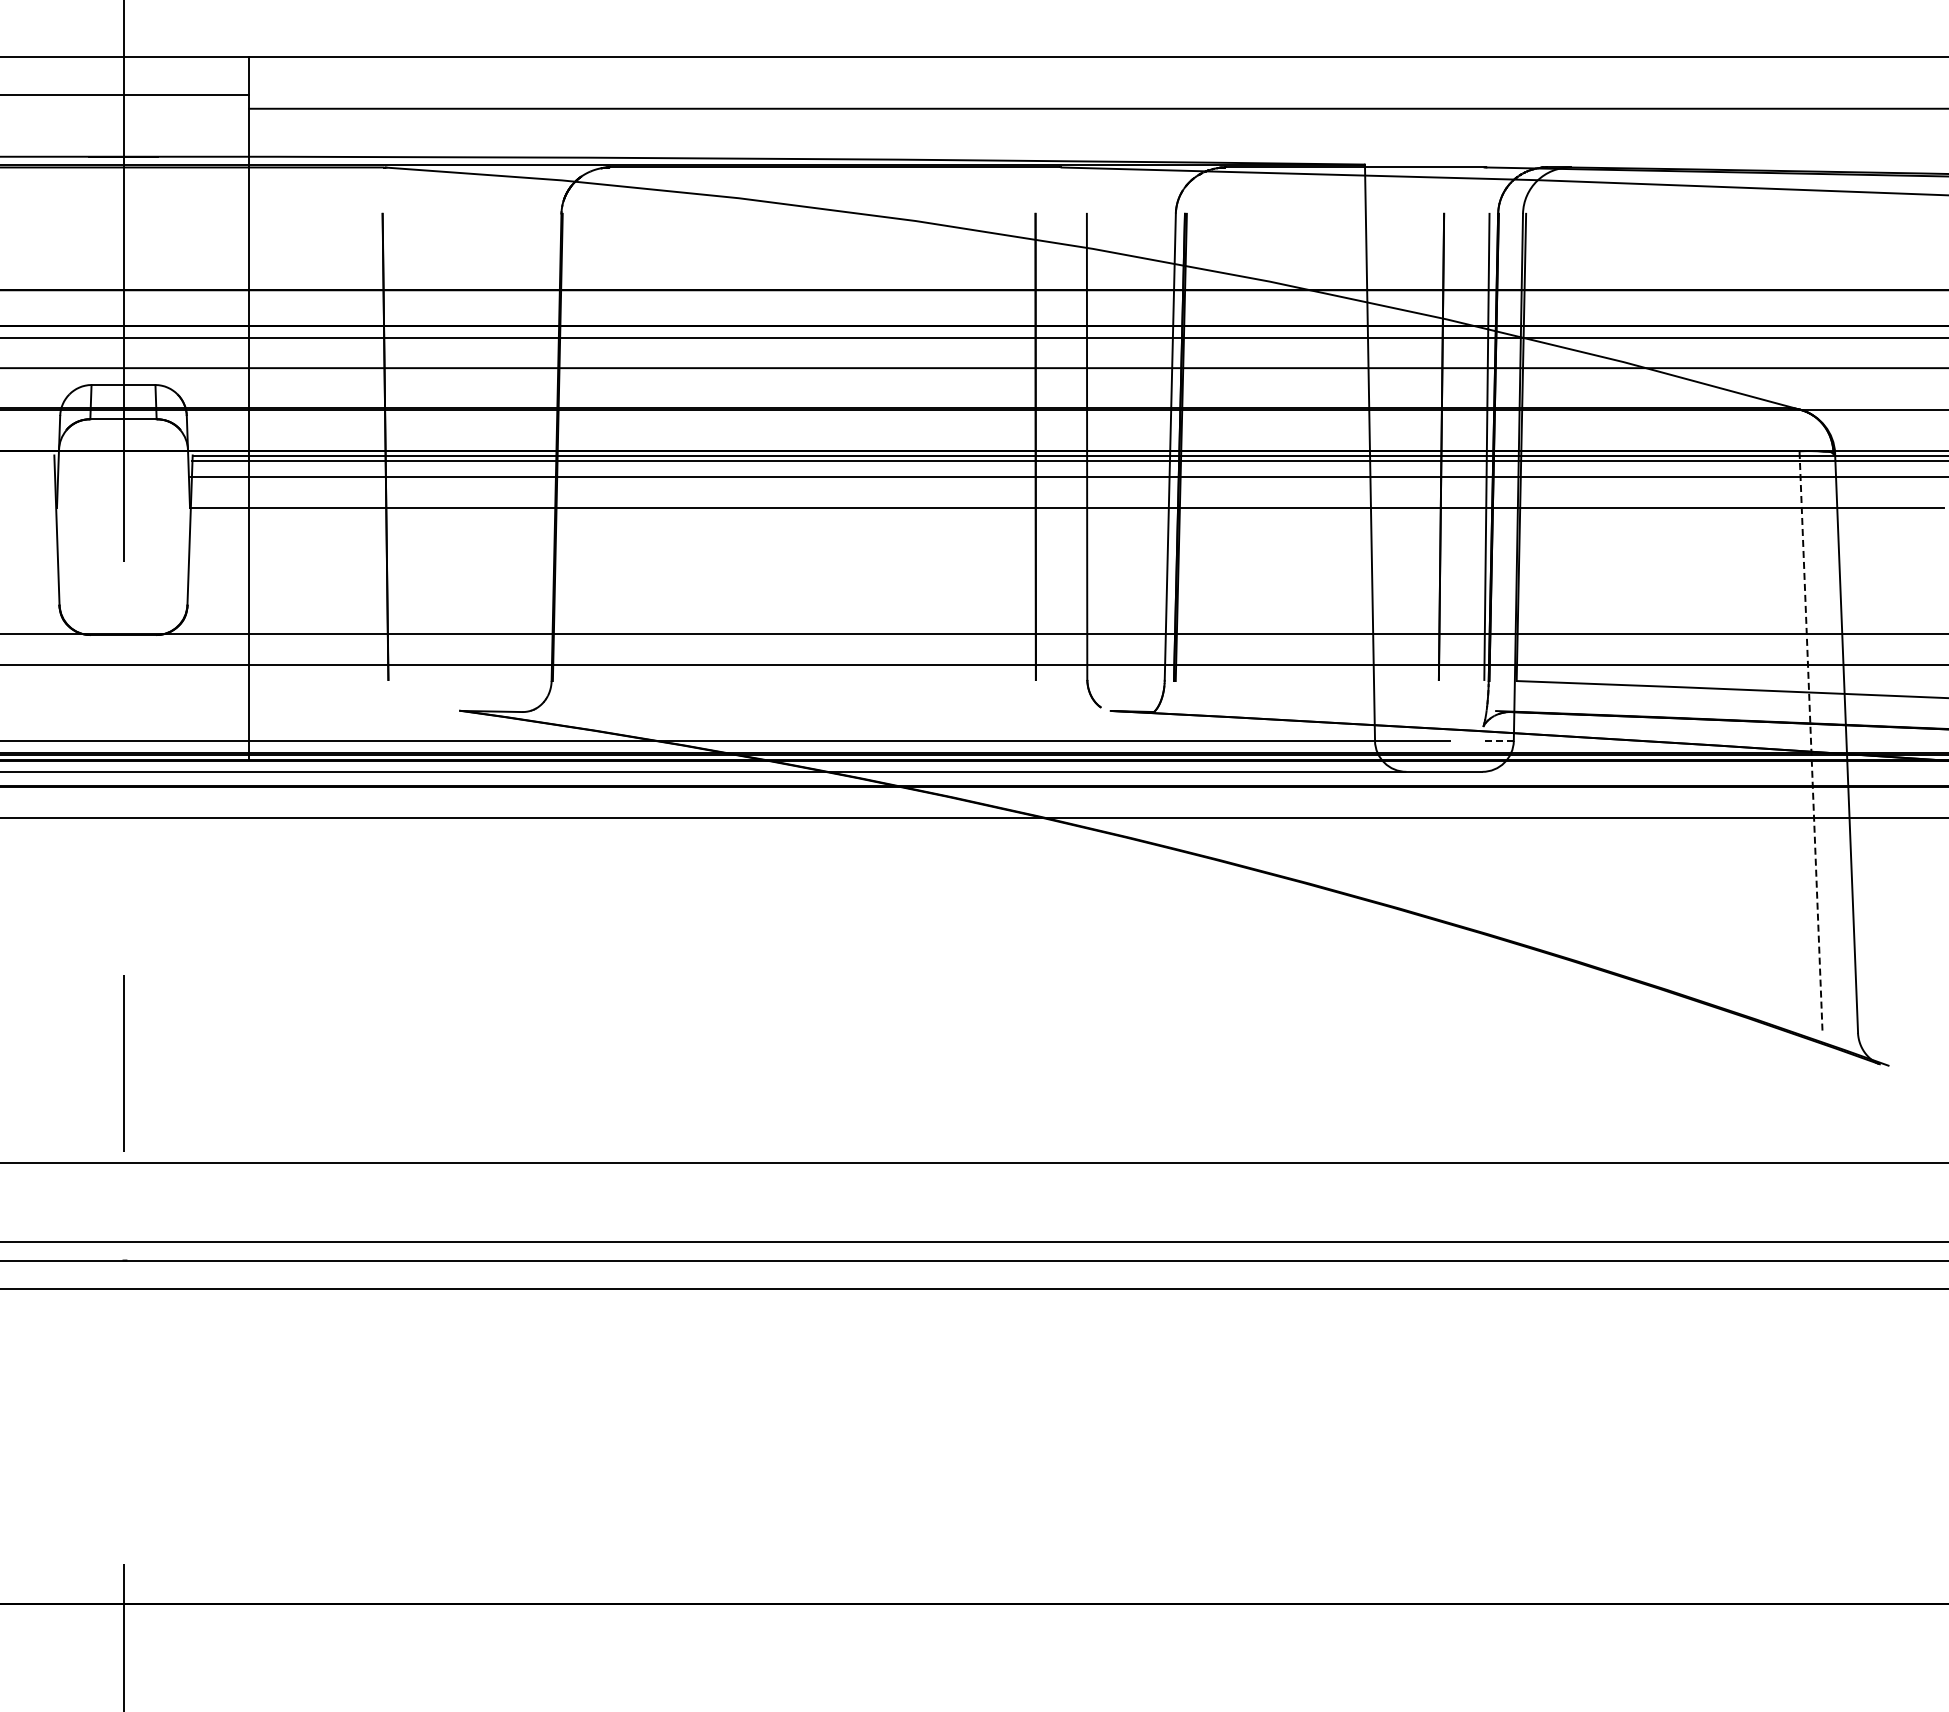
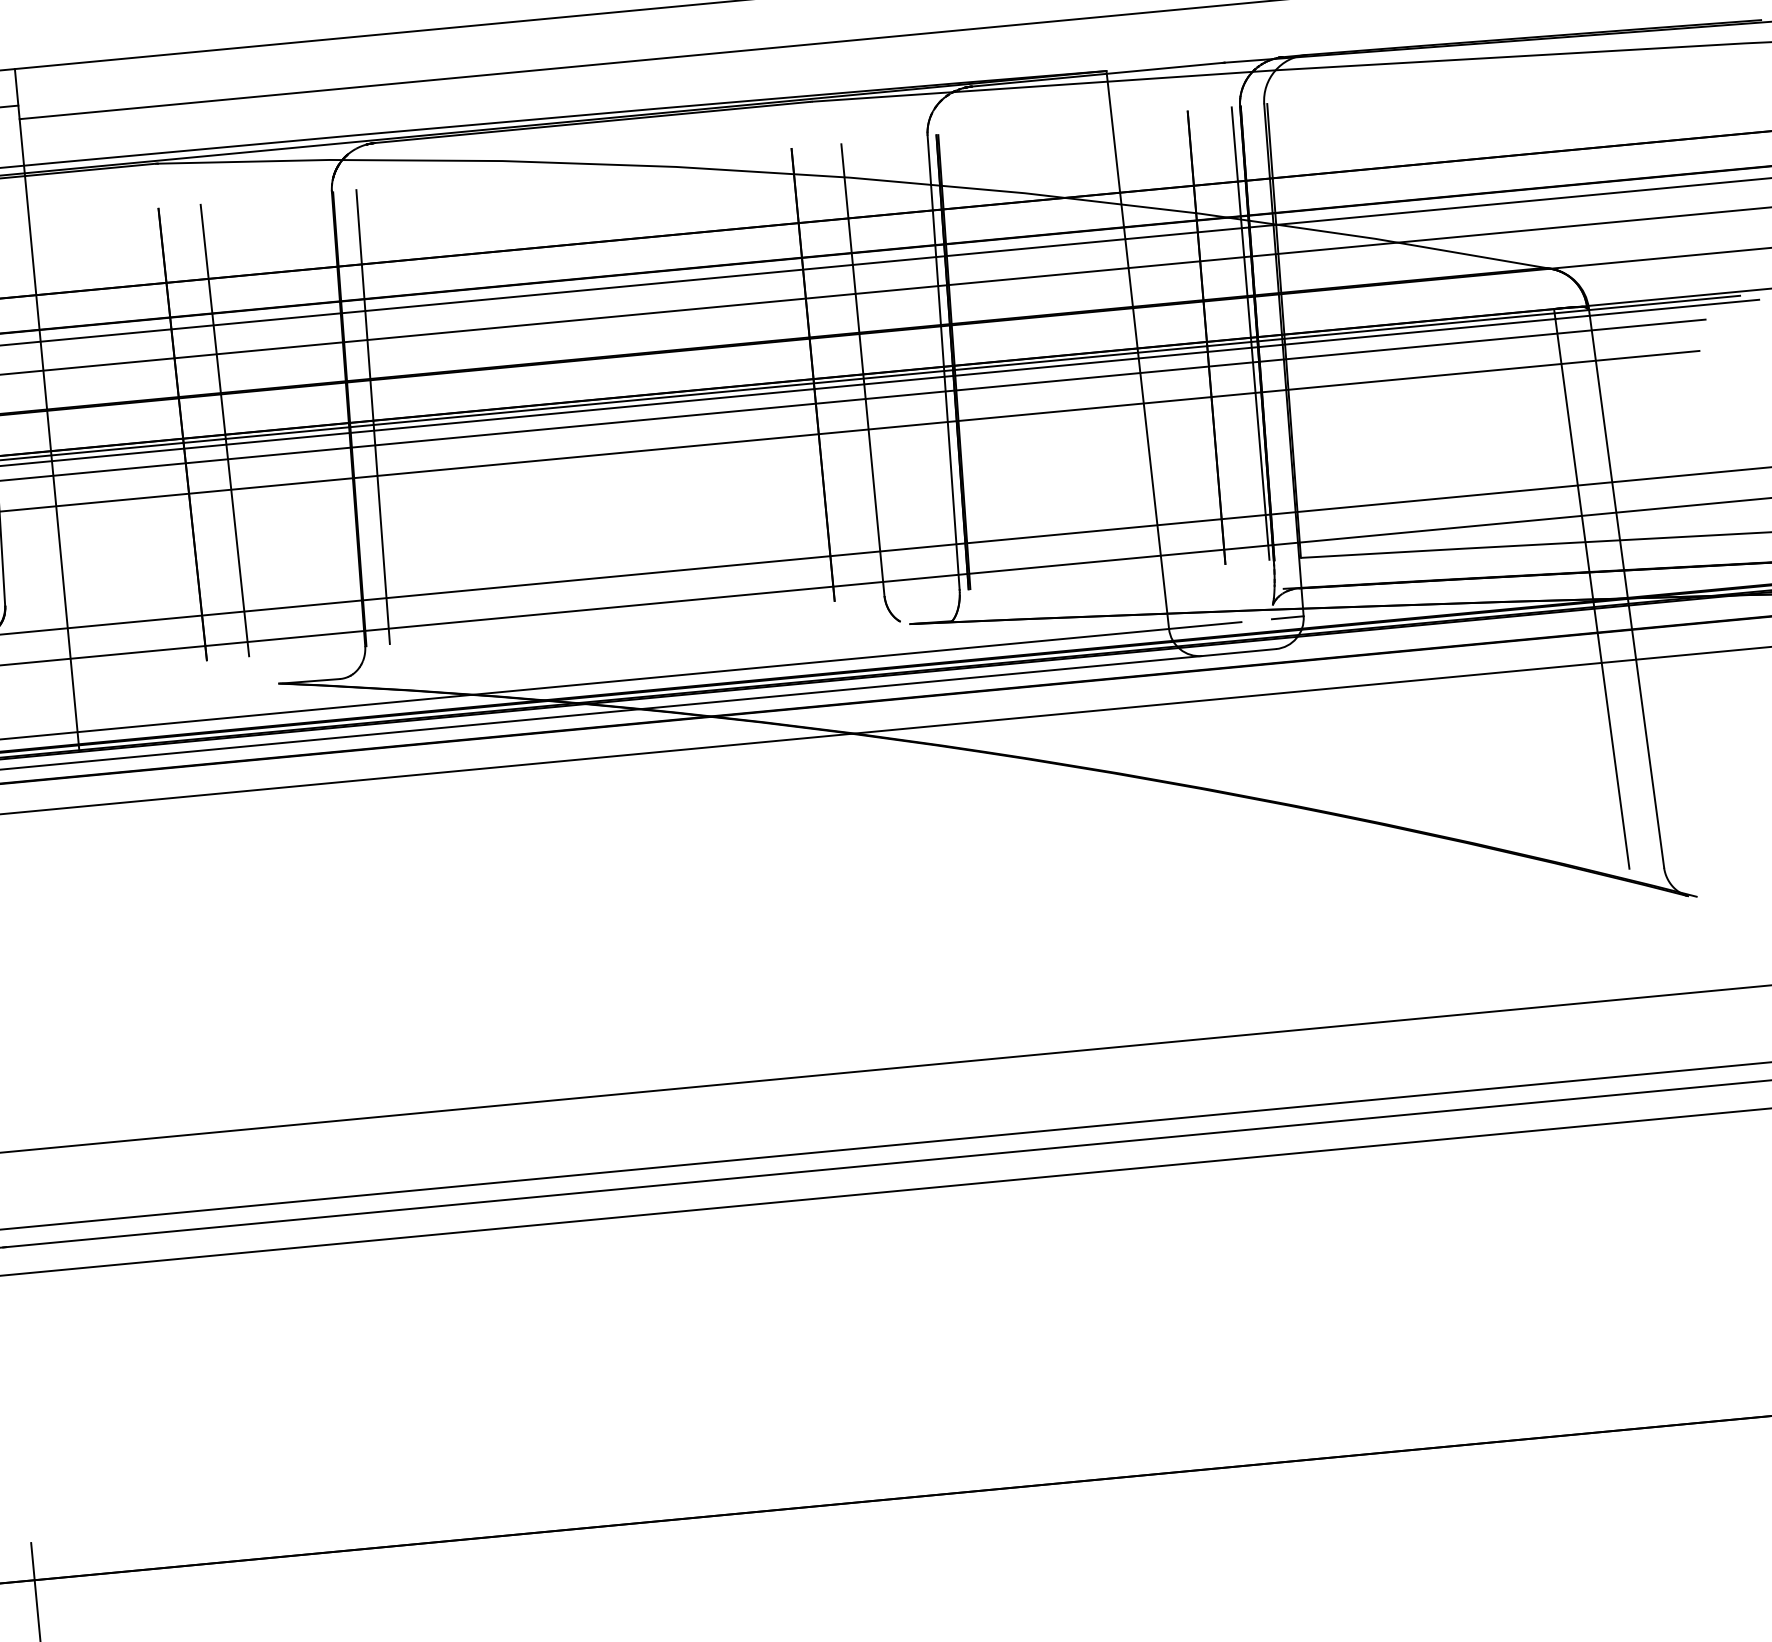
line: (429, 446) -> (225, 430), added
line: (581, 447) -> (372, 417), added
line: (1496, 740) -> (1286, 617), dashed -> solid
line: (1811, 740) -> (1592, 588), dashed -> solid

